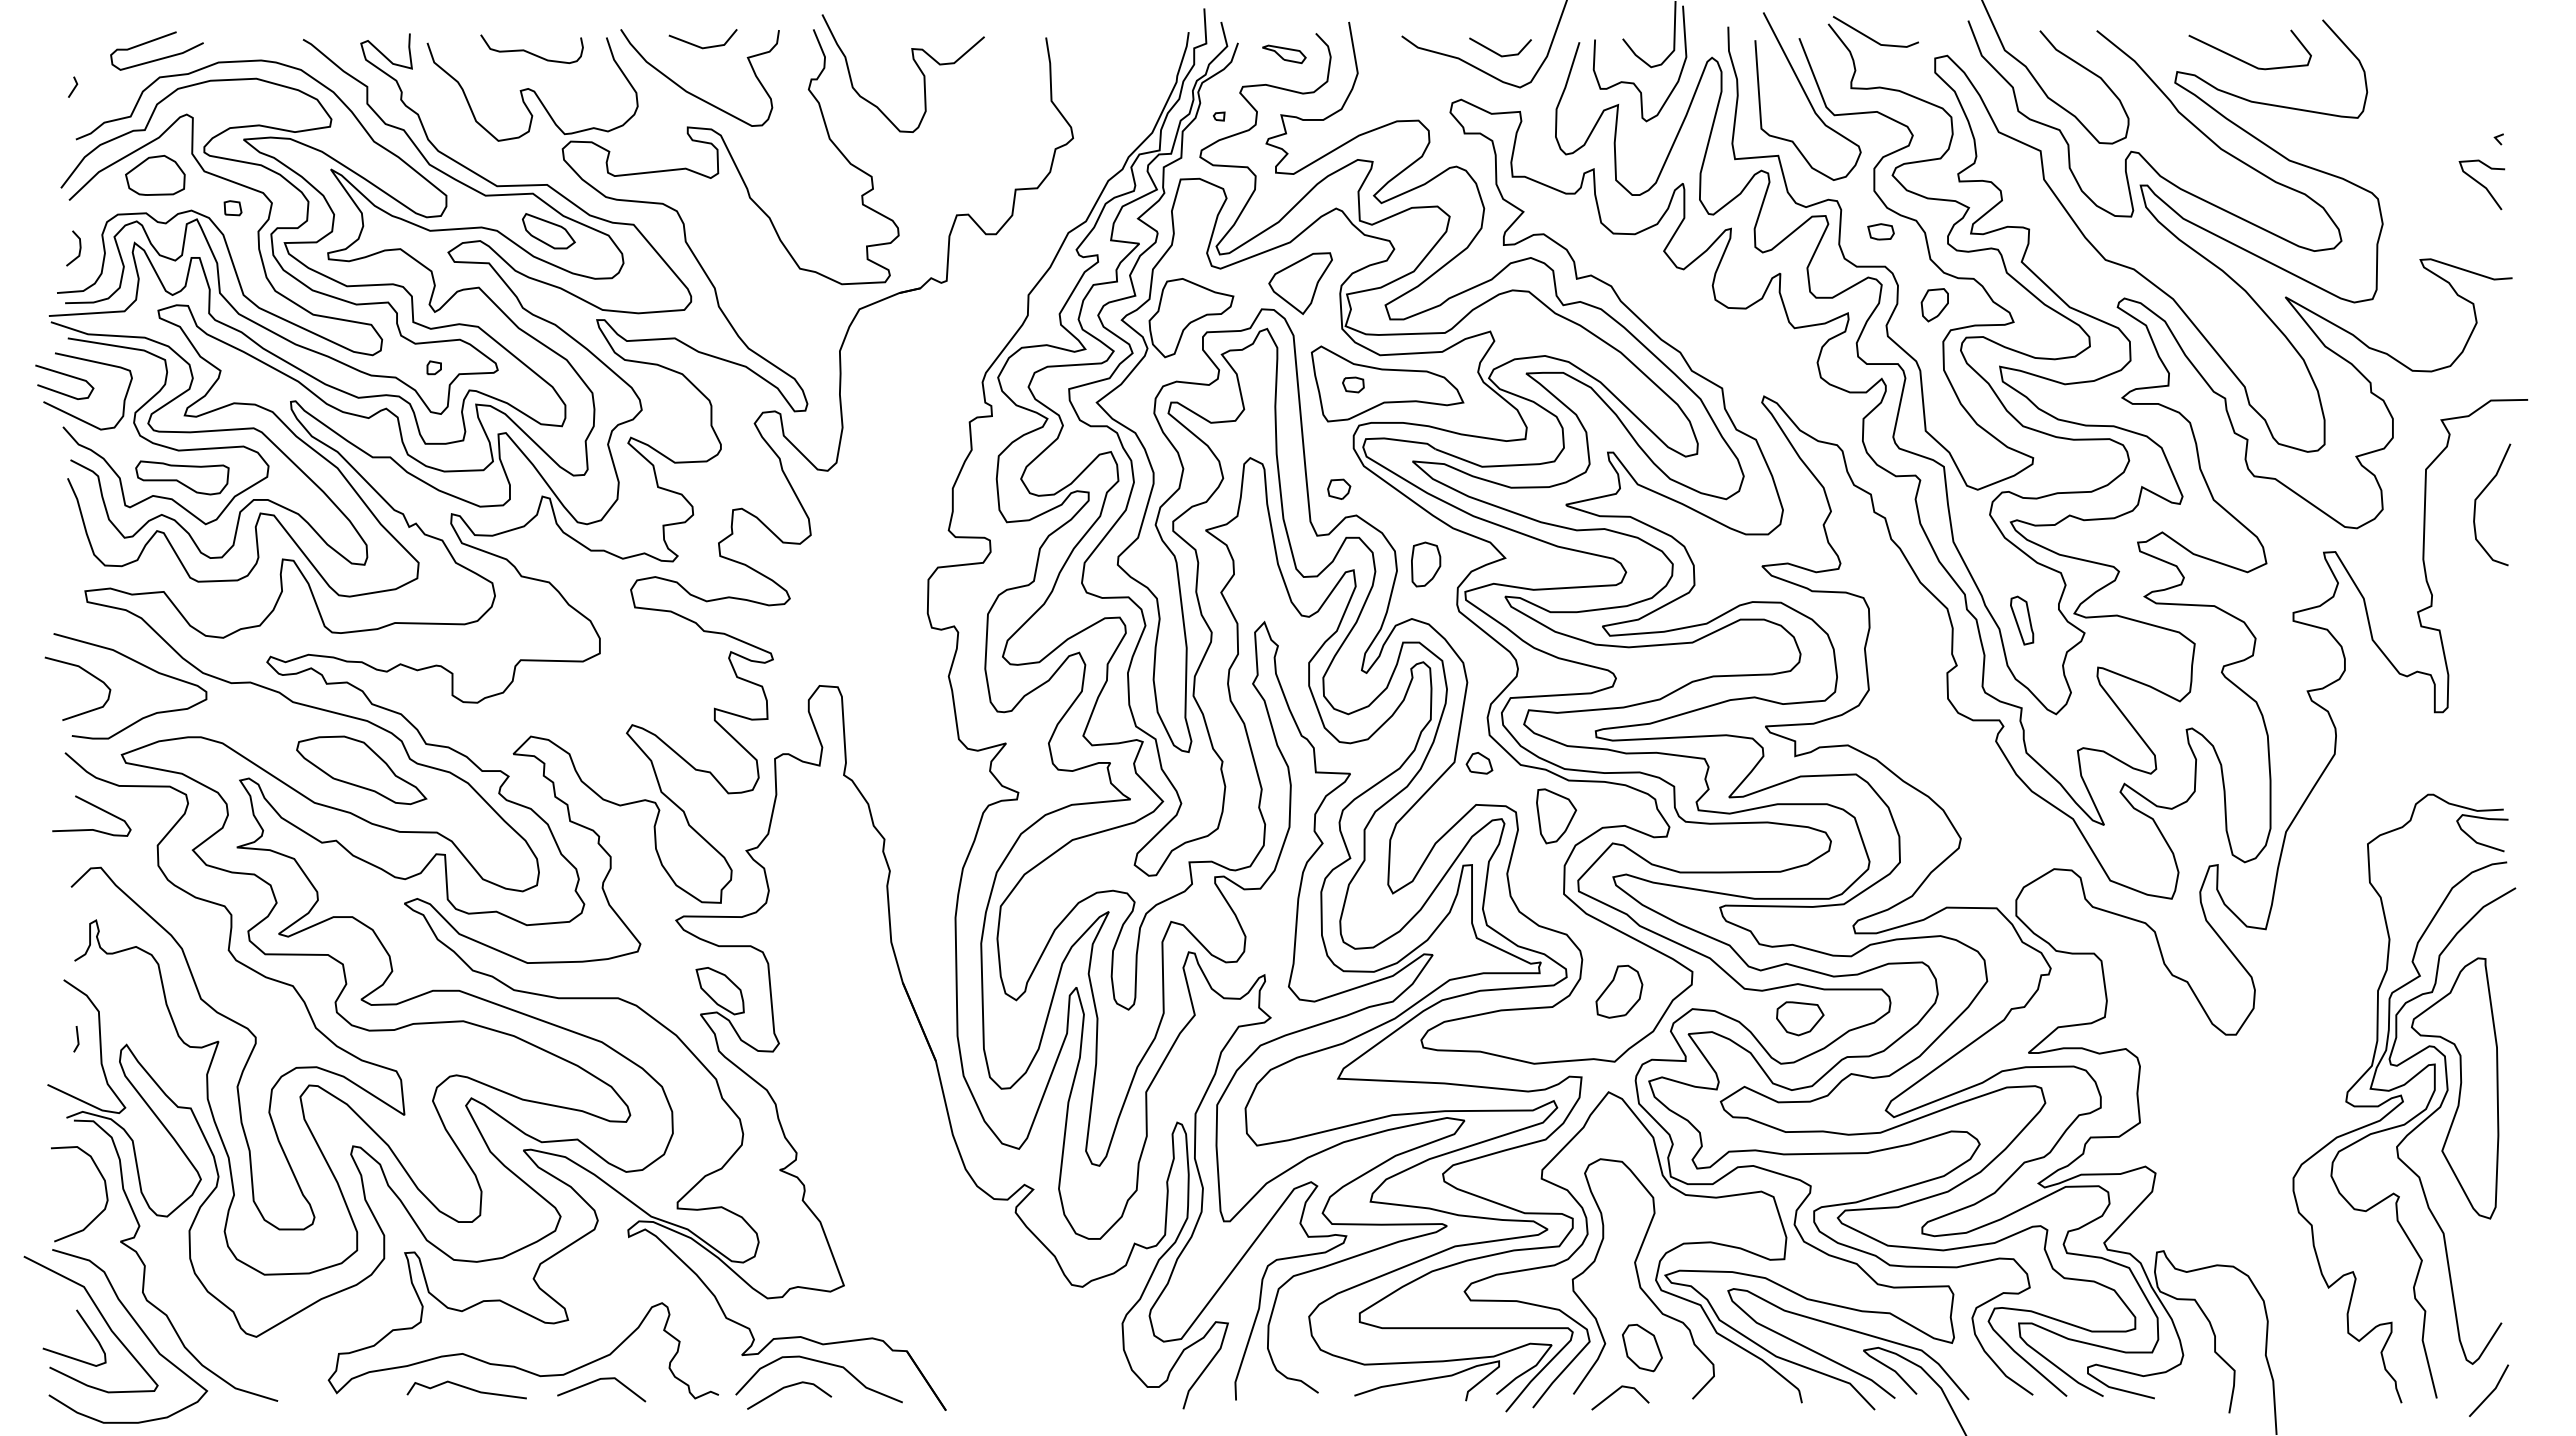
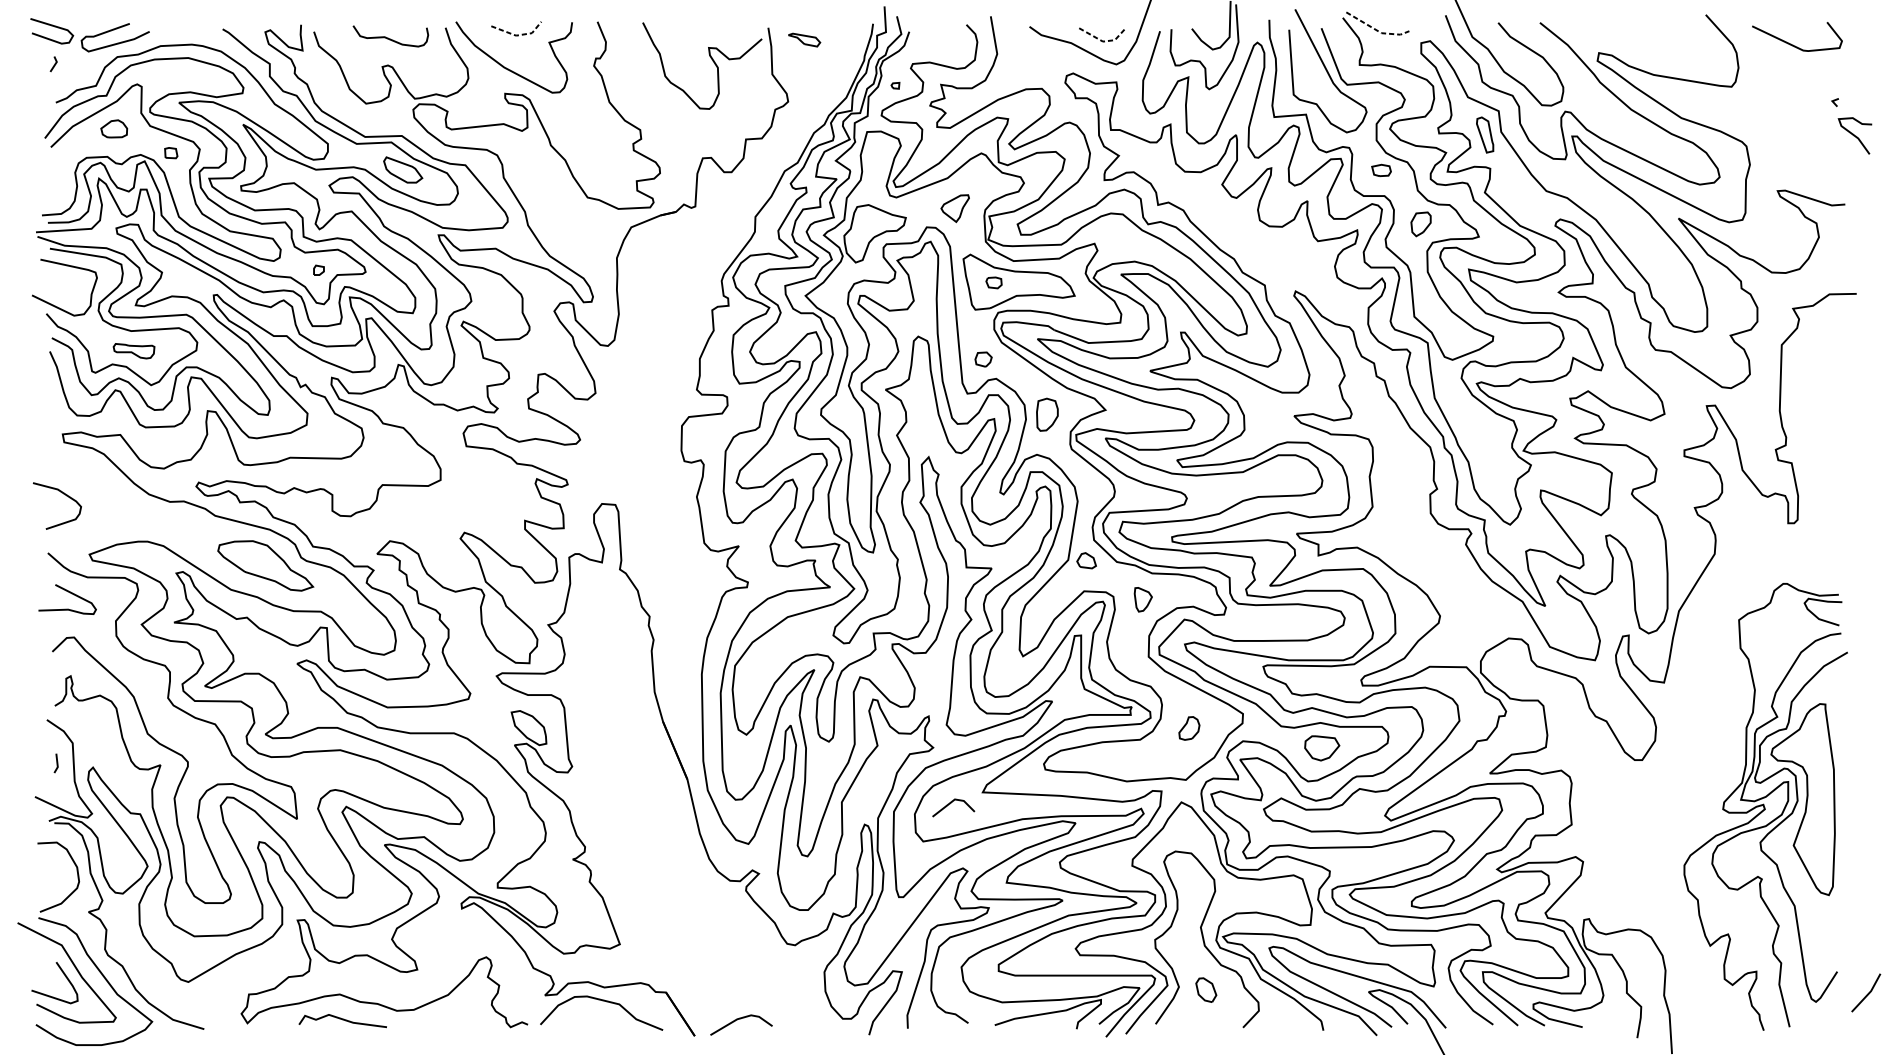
line: (1875, 41) -> (1377, 30), solid -> dashed
line: (705, 47) -> (518, 35), solid -> dashed
part: (1284, 54) -> (804, 40), moved
line: (1501, 56) -> (1102, 41), solid -> dashed
curve: (2246, 61) -> (1794, 45), moved
curve: (915, 64) -> (711, 59), moved
part: (155, 174) -> (114, 128), size x0.6
curve: (2481, 184) -> (1854, 135), moved
line: (79, 248) -> (58, 182), removed
part: (1300, 283) -> (955, 208), size x0.6
curve: (67, 376) -> (54, 27), moved
part: (182, 477) -> (134, 350), size x0.6
curve: (2482, 493) -> (1823, 362), removed
part: (2022, 620) -> (1485, 134), moved
curve: (141, 665) -> (104, 488), removed
part: (1556, 816) -> (1143, 599), size x0.6
part: (1619, 991) -> (1189, 728), size x0.6
part: (1642, 1347) -> (1206, 989), size x0.7
line: (597, 1381) -> (438, 1014), removed
line: (788, 1387) -> (740, 1019), moved
line: (1617, 1391) -> (951, 803), moved
line: (2491, 1391) -> (1868, 993), moved

